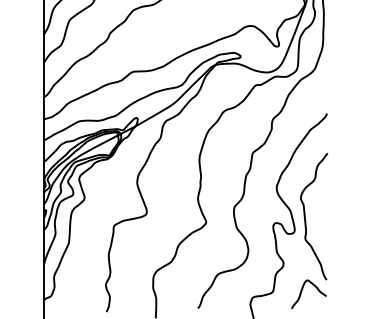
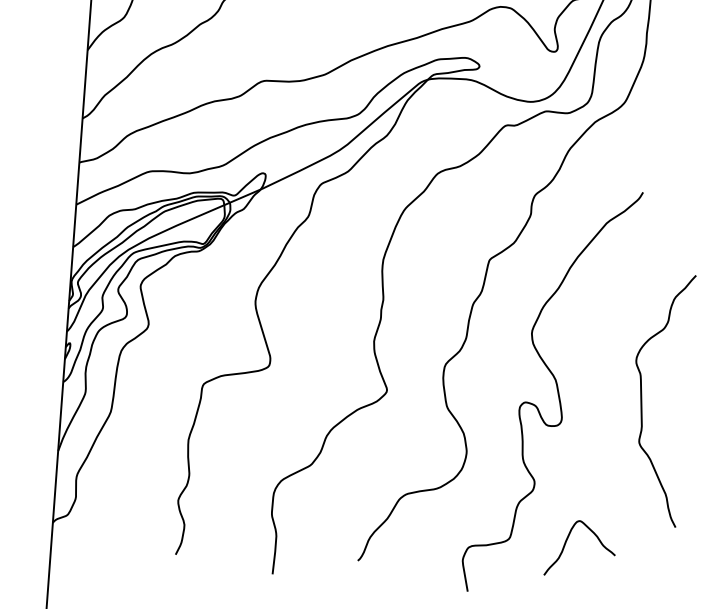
curve: (305, 216) -> (642, 397), moved

